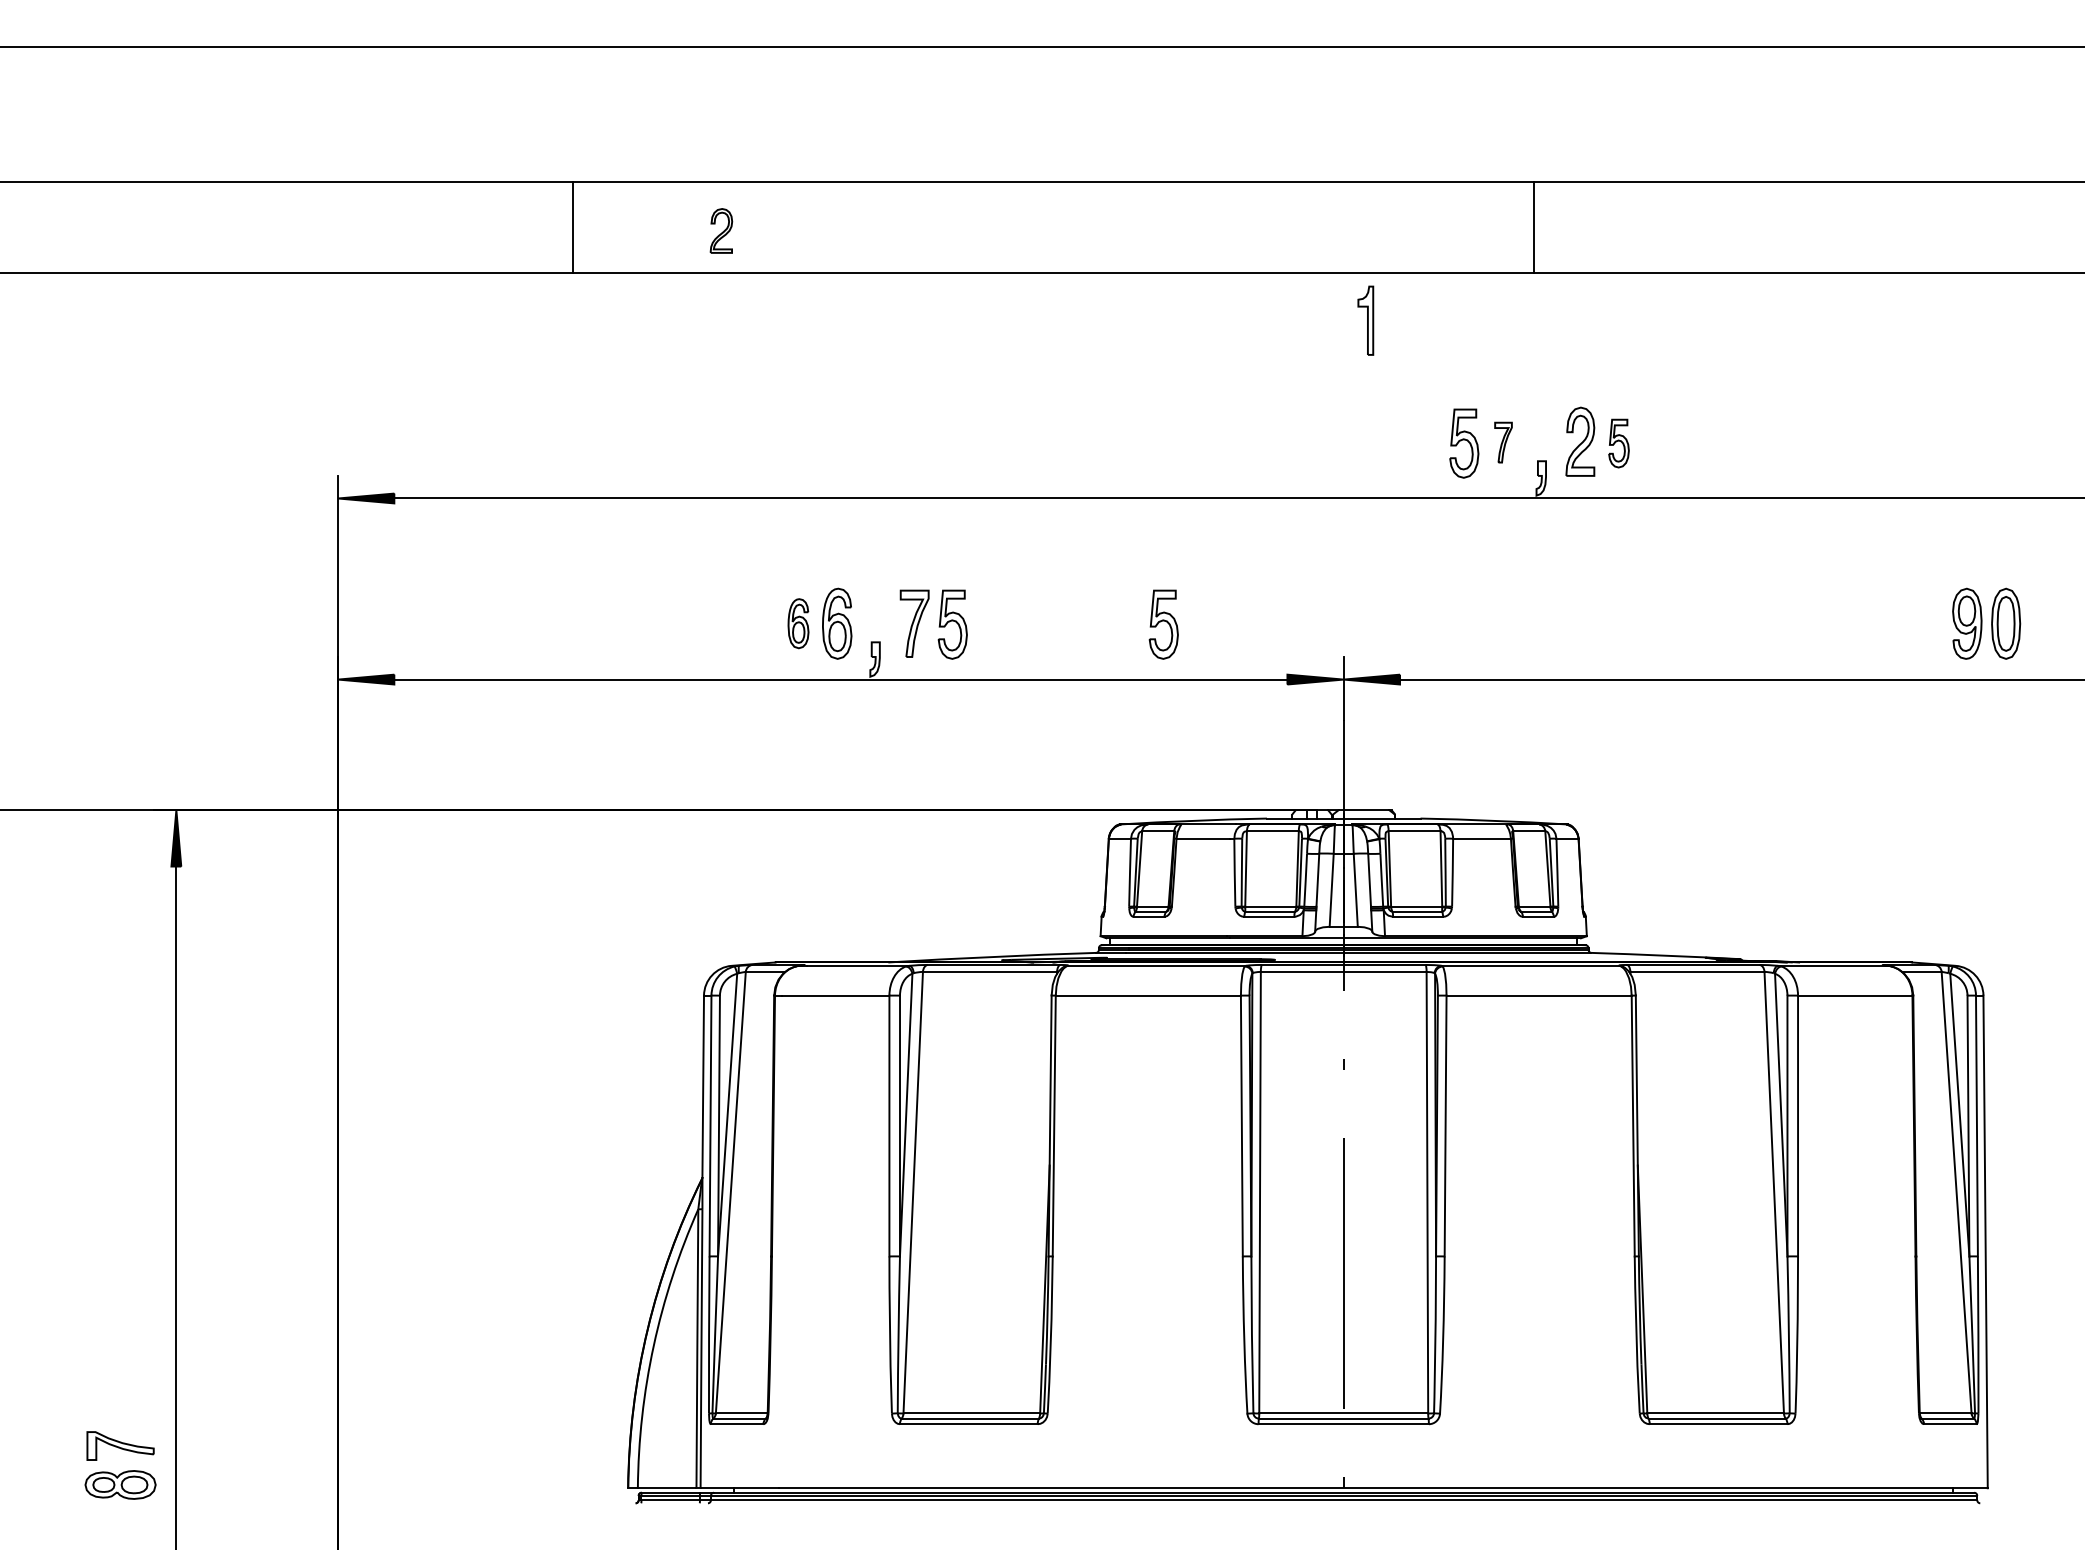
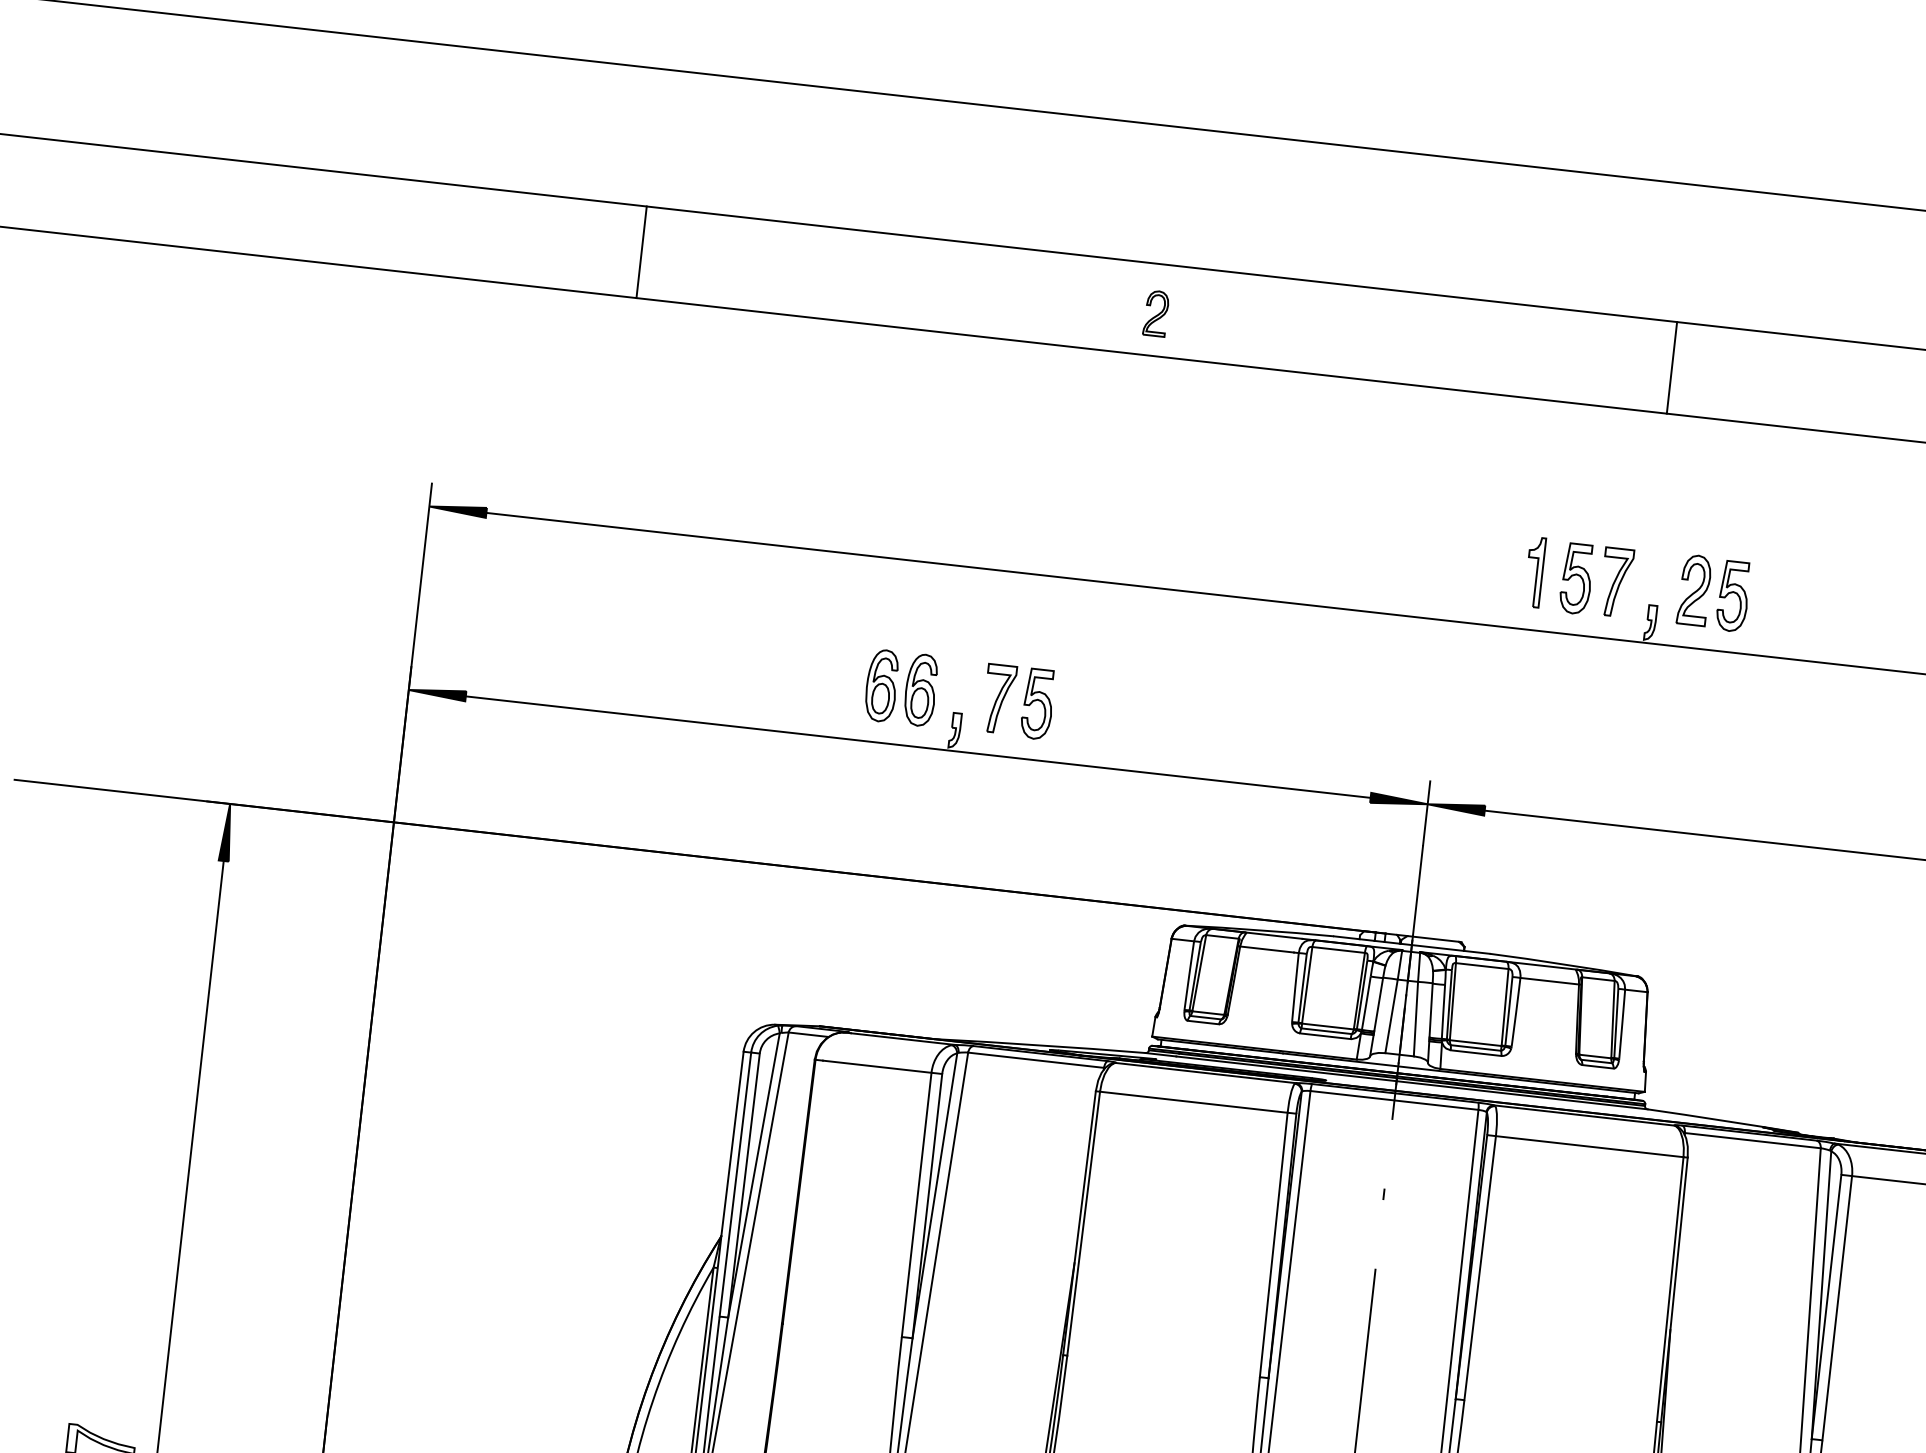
line: (573, 227) -> (641, 252), moved
part: (721, 230) -> (1156, 313), moved
part: (1365, 320) -> (1534, 572), moved
part: (1503, 442) -> (1616, 582), size x1.67
part: (1618, 443) -> (1732, 596), size x1.43
part: (798, 623) -> (881, 685), size x1.43
part: (1163, 624) -> (1251, 727), removed

